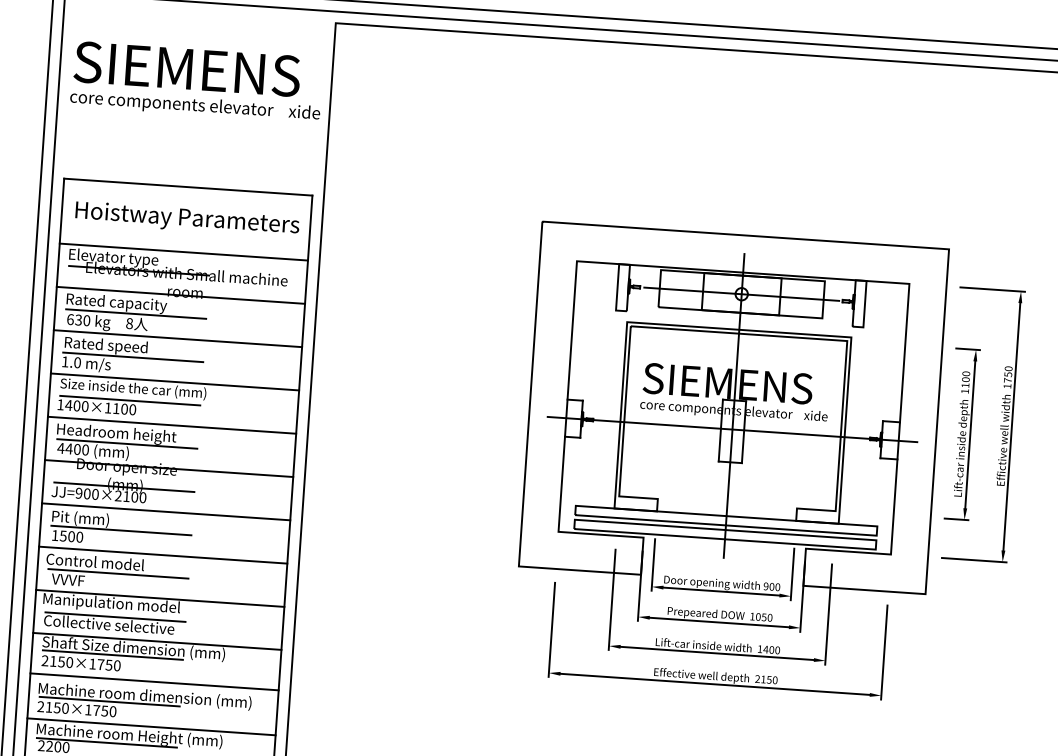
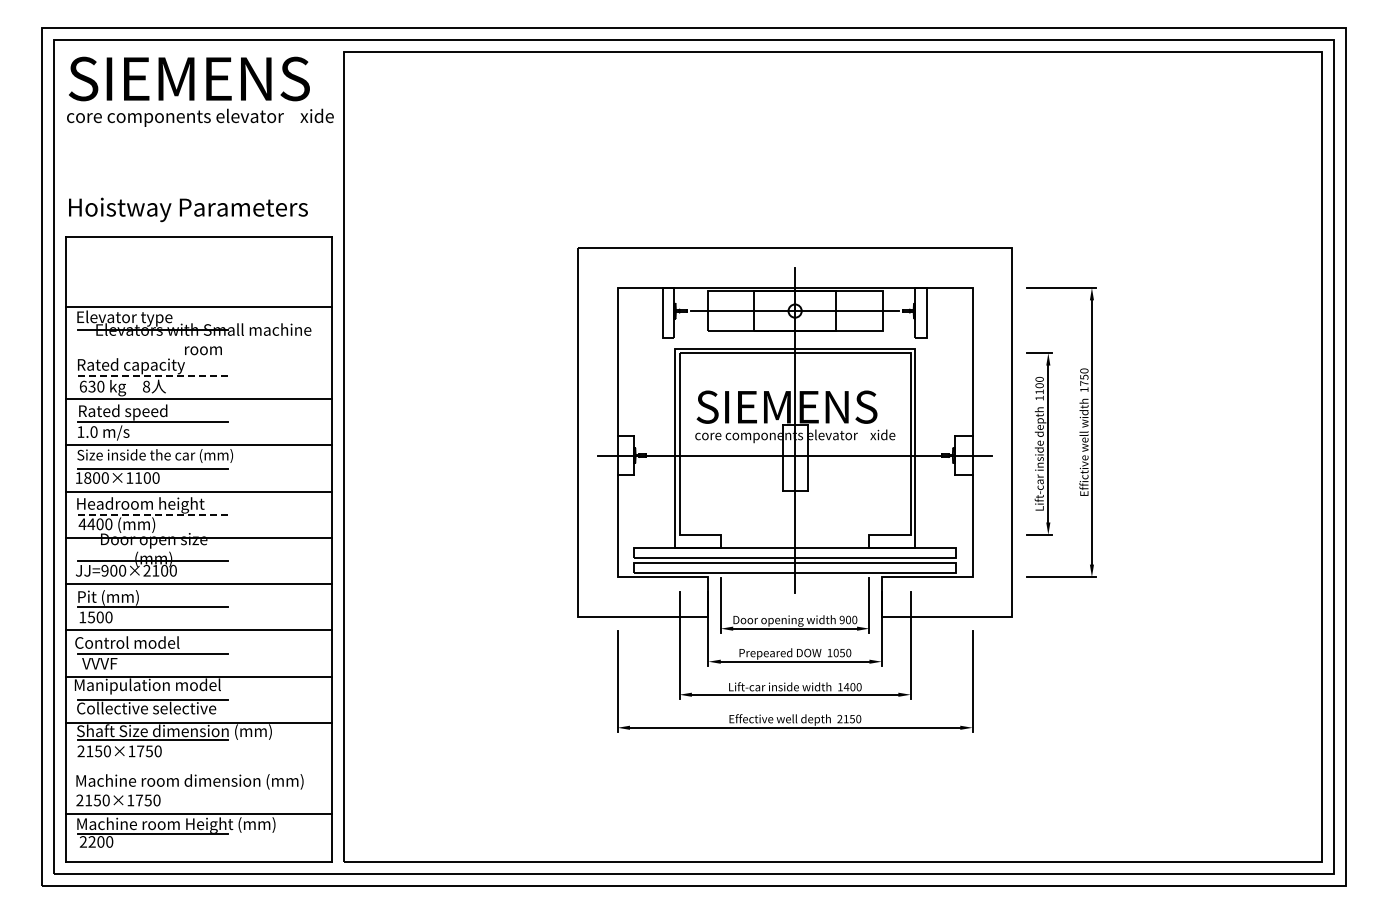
text: (196, 81) -> (200, 91), moved
text: (187, 219) -> (188, 209), moved
line: (180, 294) -> (198, 352), removed
line: (135, 314) -> (152, 376), solid -> dashed
text: (68, 404) -> (87, 477), 1400×1100 -> 1800×1100
line: (127, 443) -> (152, 514), solid -> dashed
line: (154, 681) -> (198, 765), removed
line: (109, 702) -> (152, 790), removed

